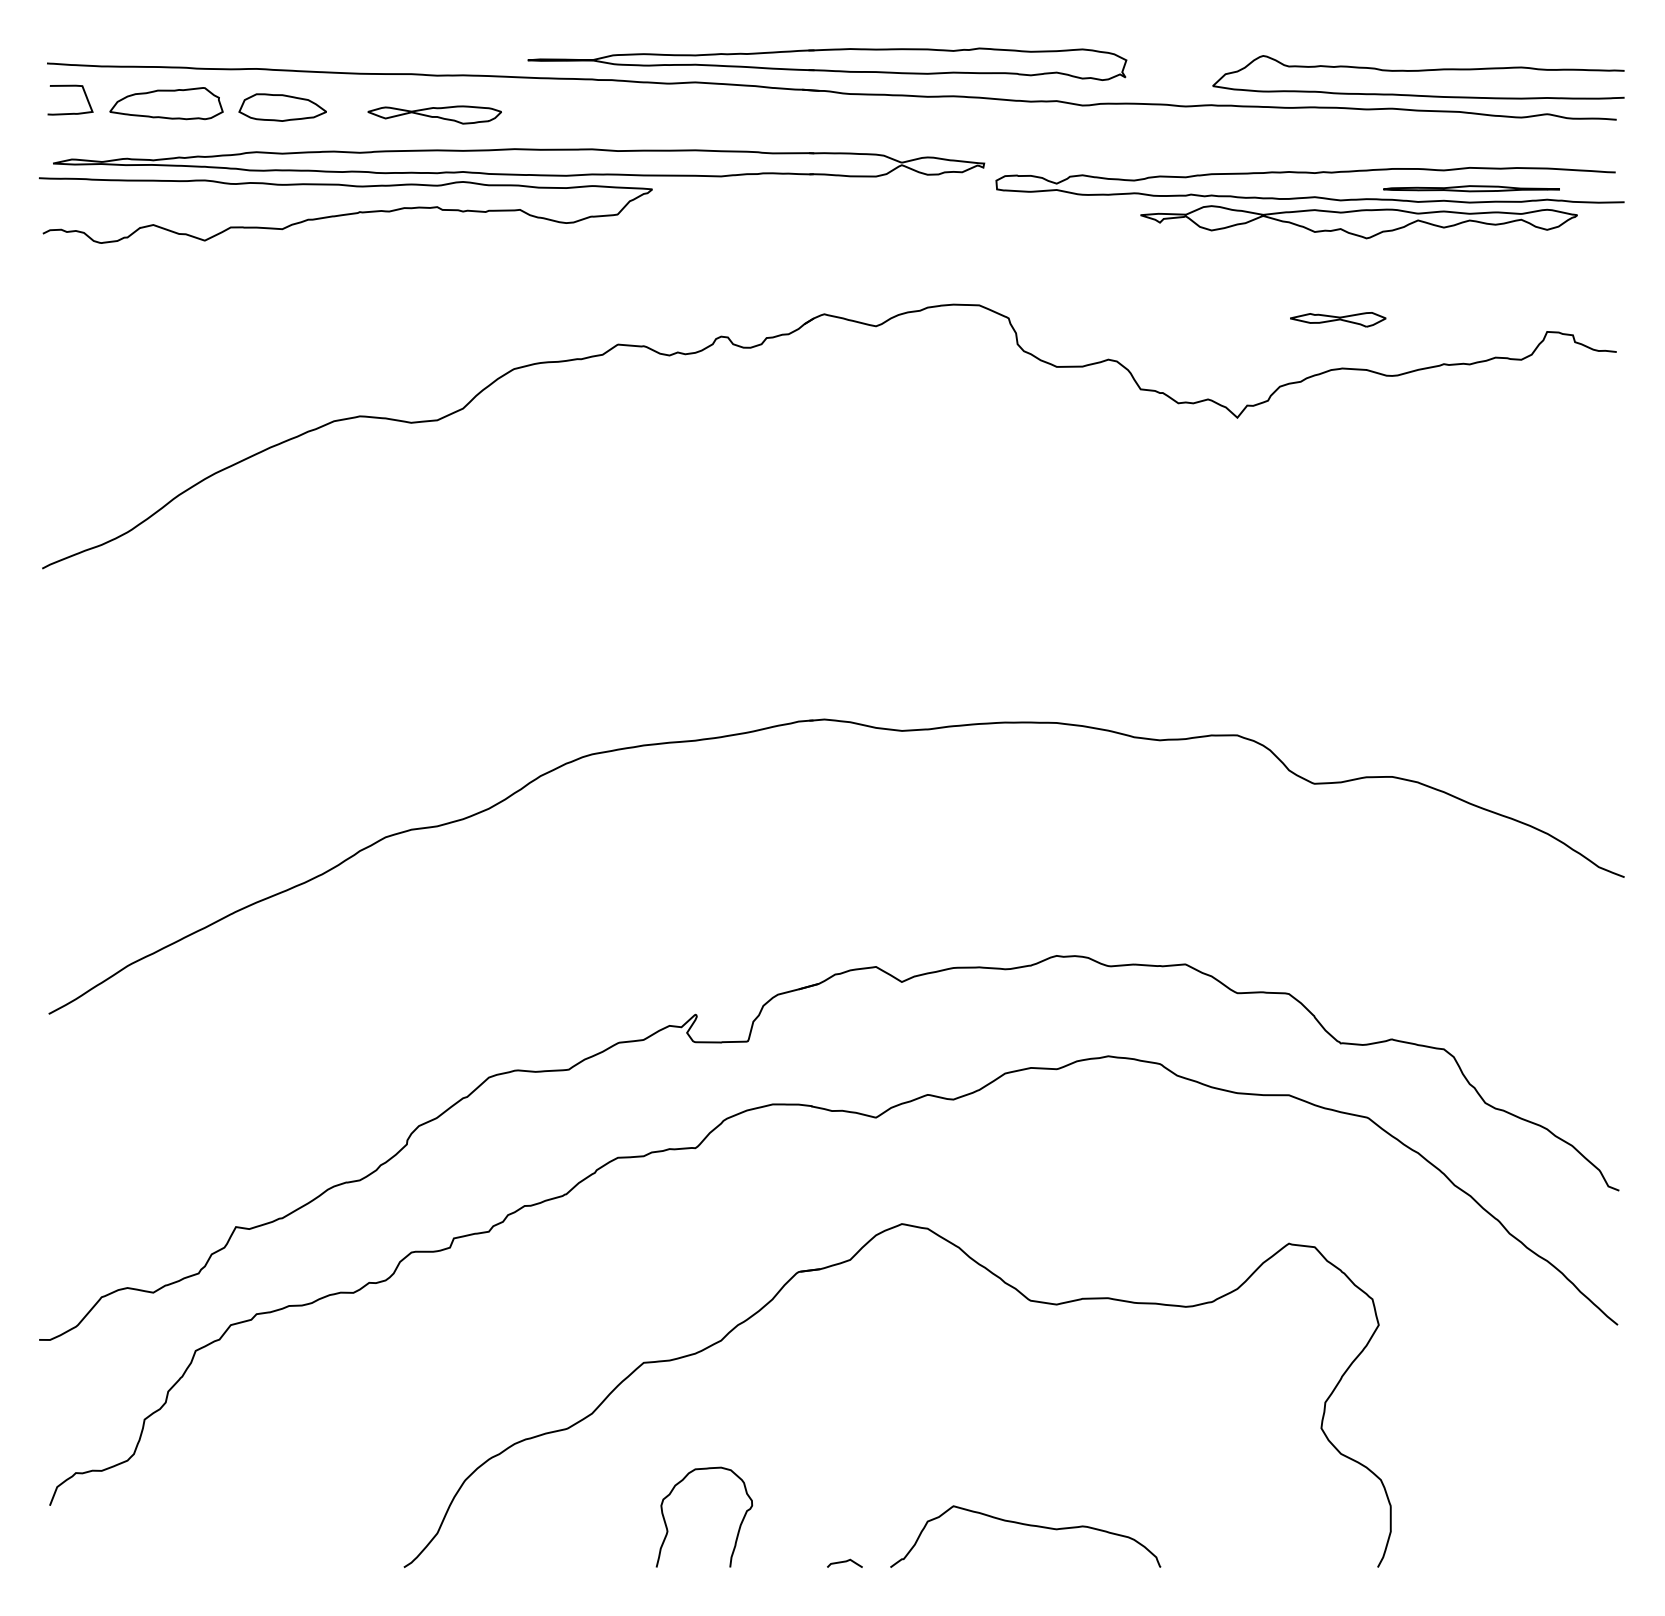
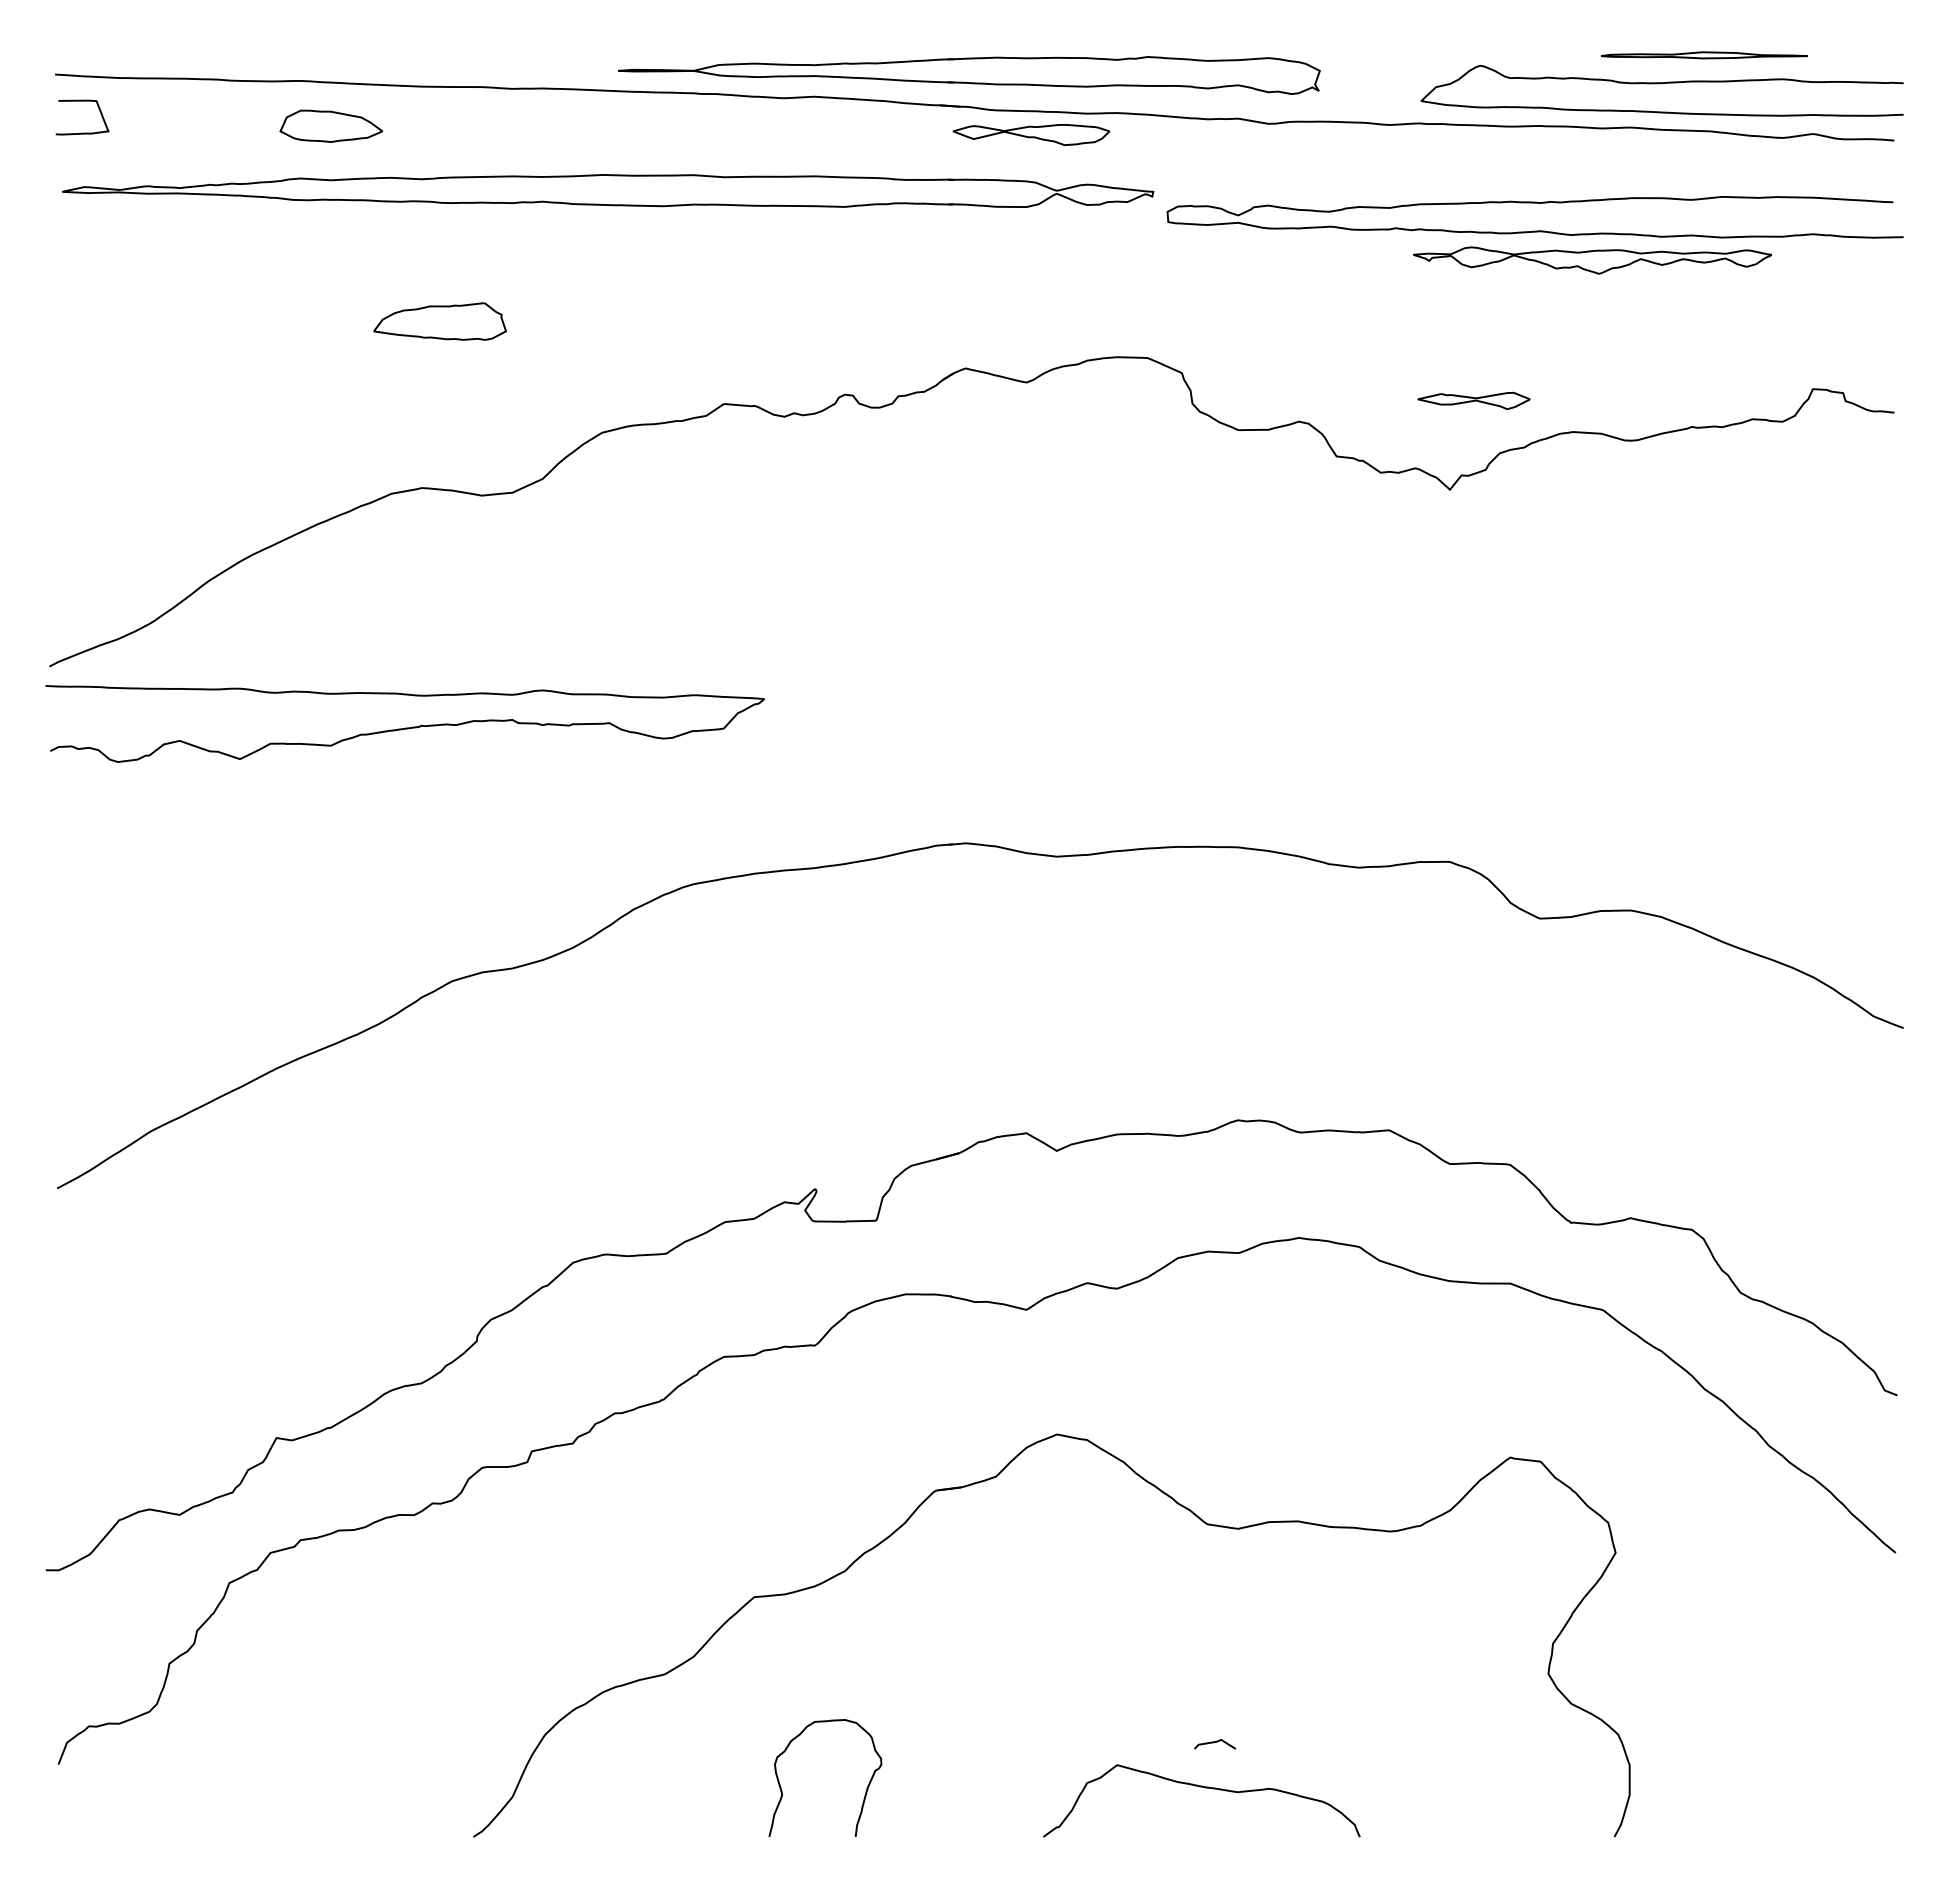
part: (165, 103) -> (439, 321), moved
part: (434, 114) -> (1031, 134), moved
part: (1471, 188) -> (1704, 55), moved
curve: (346, 213) -> (405, 727), moved
part: (1359, 222) -> (1592, 260), size x0.7
part: (1337, 319) -> (1473, 400), moved
curve: (845, 1561) -> (1215, 1742), moved

